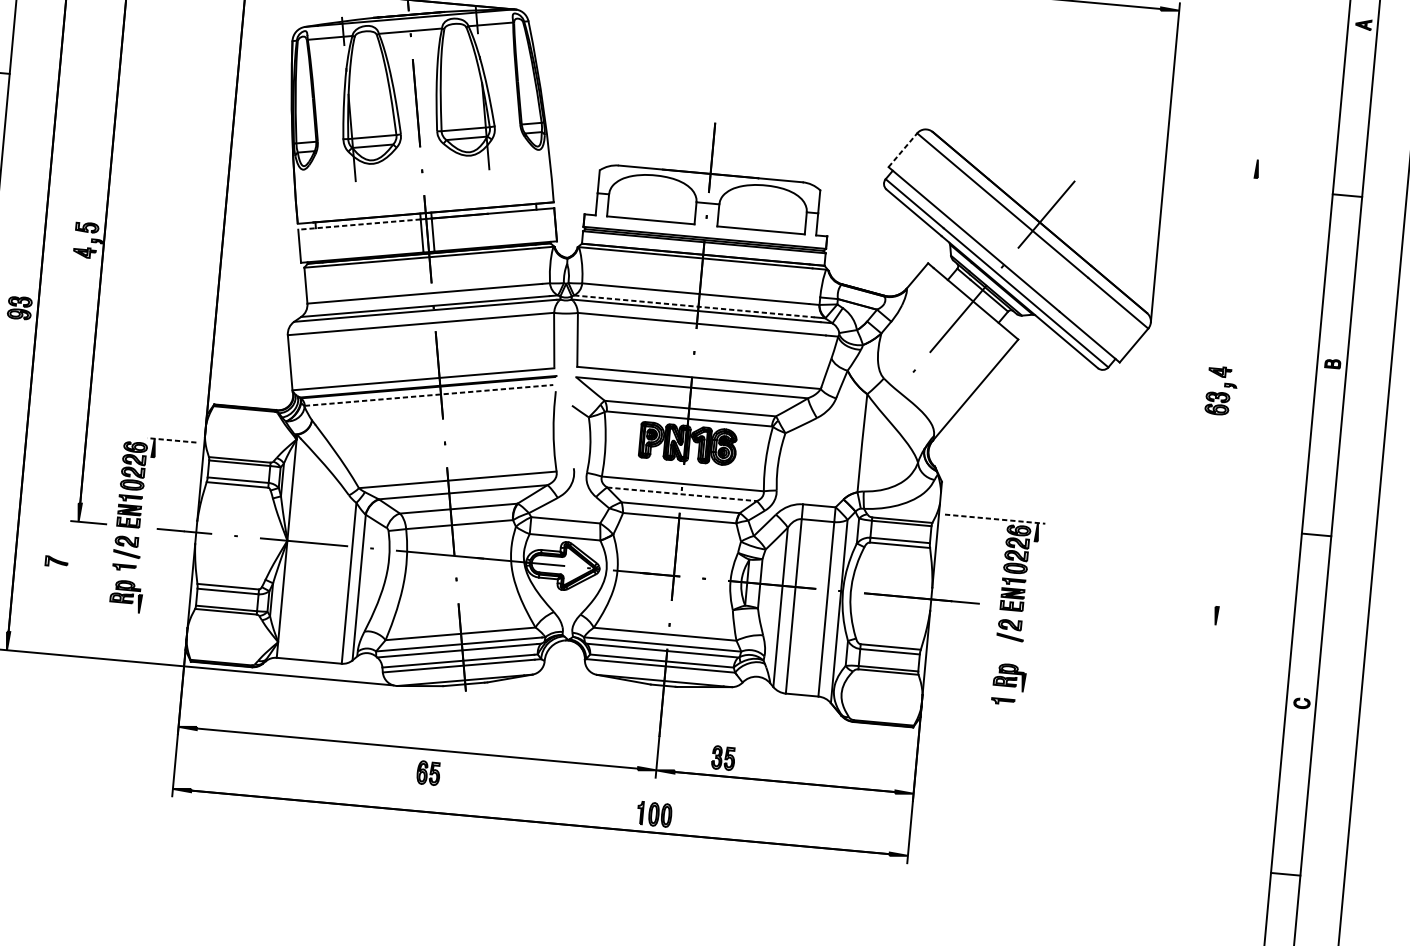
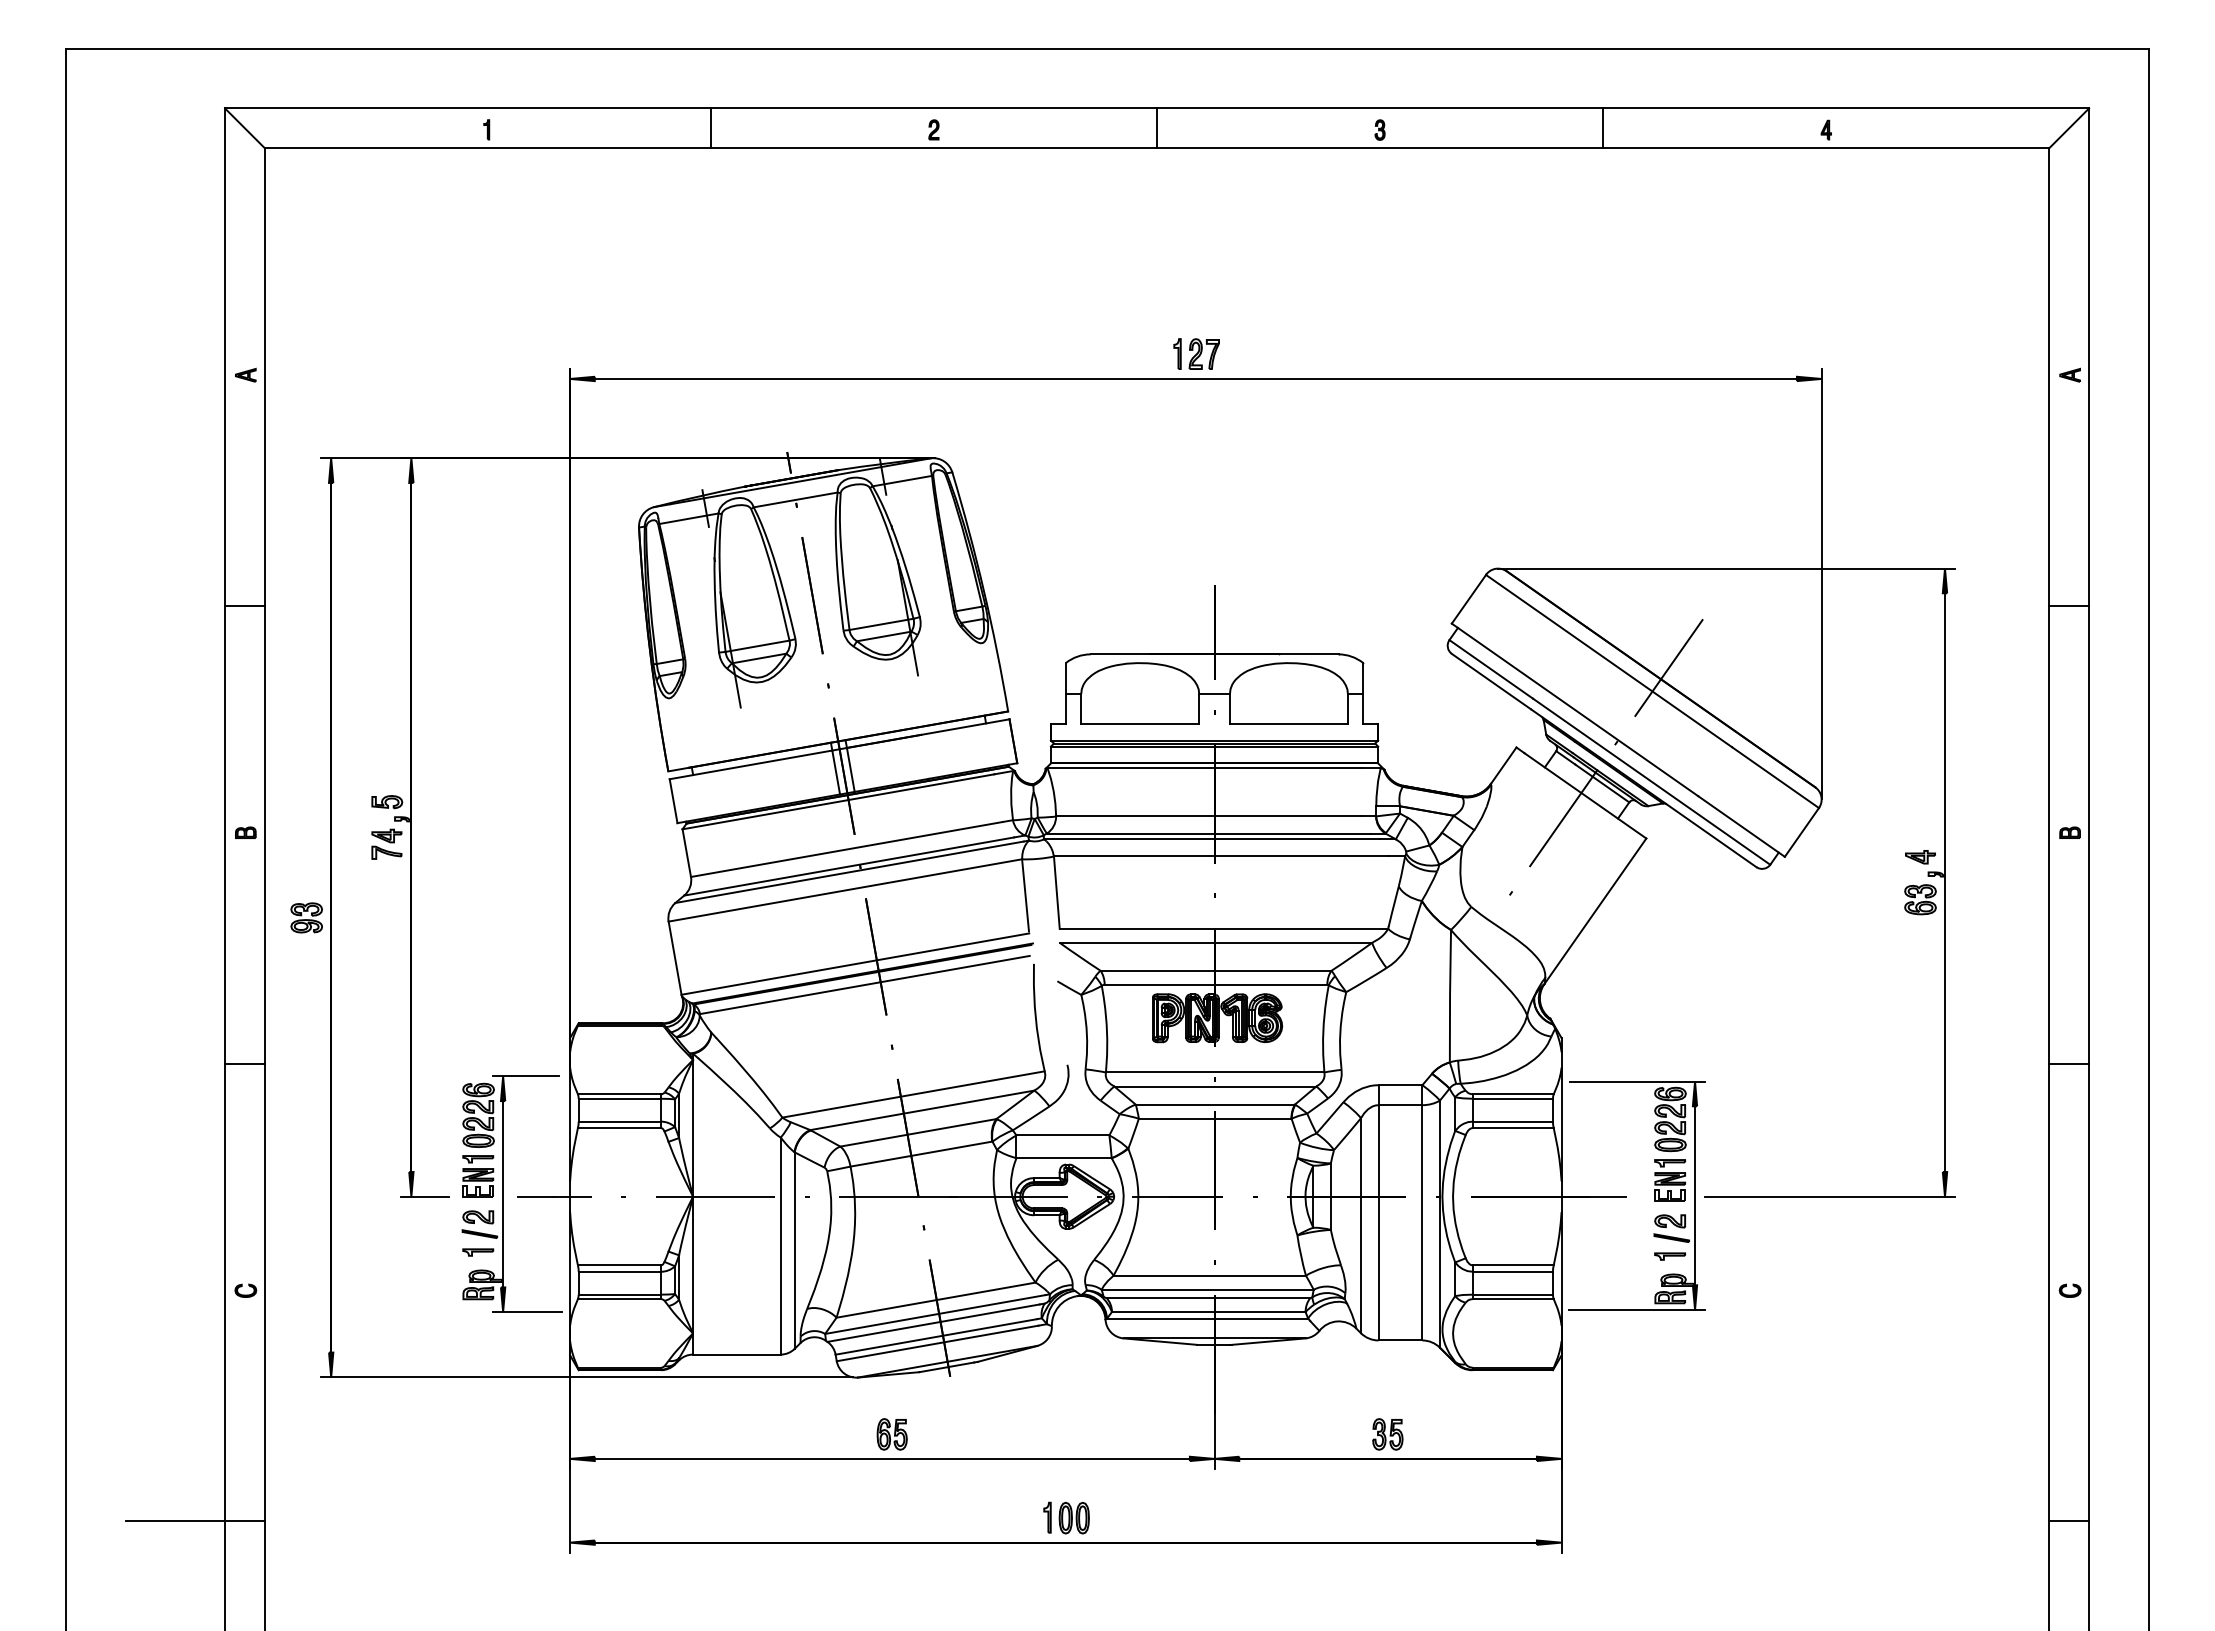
line: (1095, 144) -> (1726, 568), added
line: (902, 150) -> (1468, 599), dashed -> solid
line: (359, 224) -> (751, 764), dashed -> solid
line: (694, 306) -> (1209, 833), dashed -> solid
line: (1236, 392) -> (1944, 882), added
line: (429, 395) -> (865, 984), dashed -> solid
line: (171, 440) -> (525, 1076), dashed -> solid
line: (682, 494) -> (1215, 1086), dashed -> solid
line: (995, 519) -> (1637, 1081), dashed -> solid
line: (147, 526) -> (503, 1194), added
part: (56, 561) -> (386, 852), moved
line: (1030, 607) -> (1695, 1195), added
line: (156, 615) -> (527, 1312), added
line: (1129, 617) -> (1829, 1196), added
line: (979, 688) -> (1636, 1309), added
part: (1002, 701) -> (1669, 1256), moved
part: (723, 758) -> (1387, 1434), moved
part: (428, 773) -> (891, 1434), moved
part: (654, 813) -> (1066, 1517), moved

